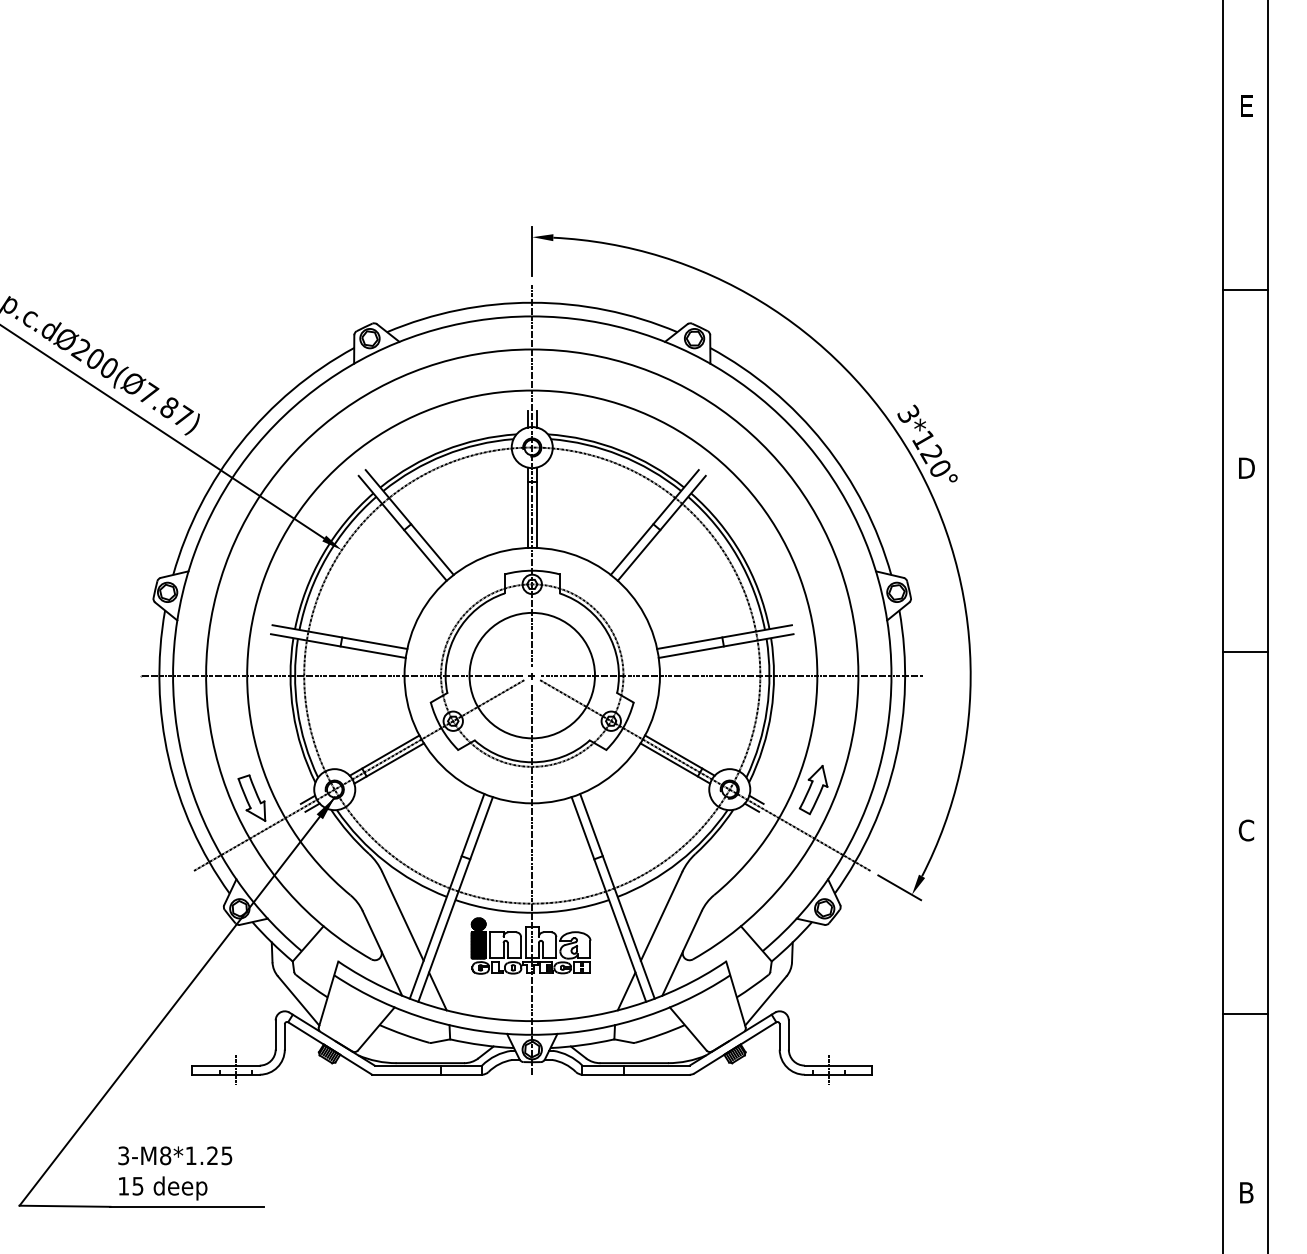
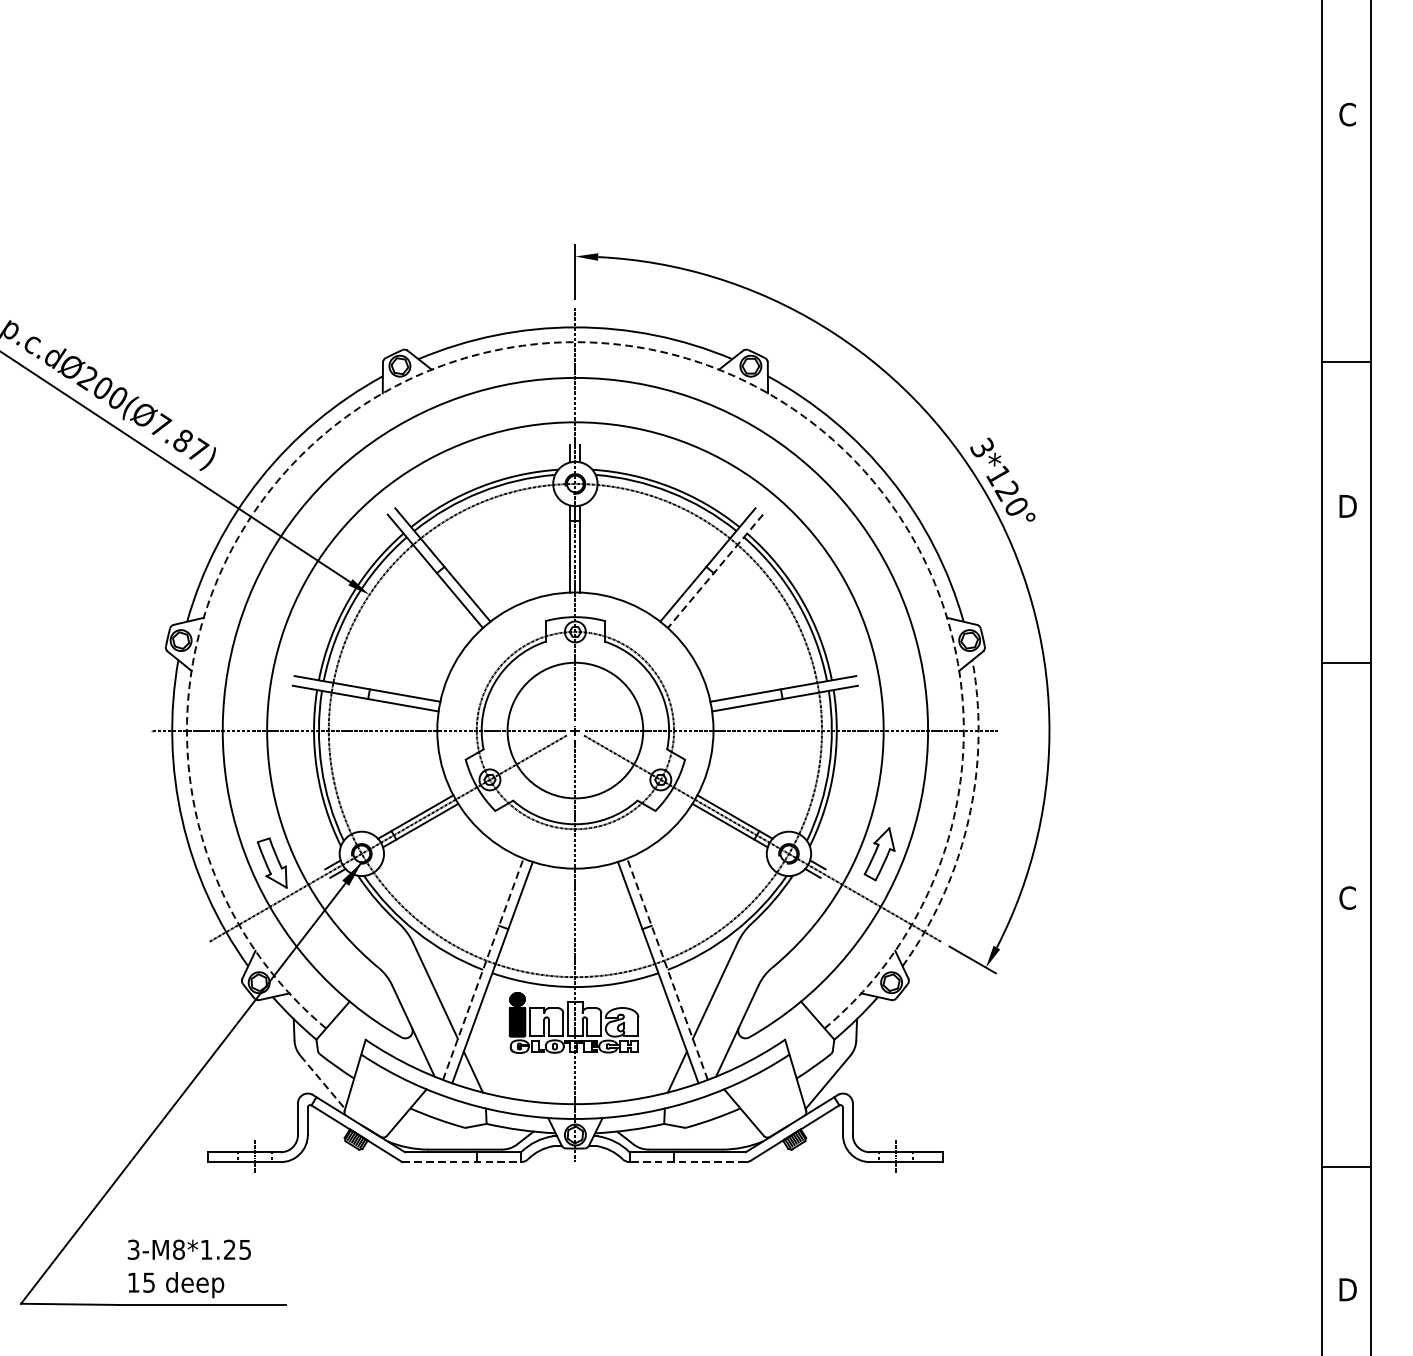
text: (1246, 105) -> (1347, 114), E -> C
line: (1244, 289) -> (1345, 361), moved
arc: (532, 316) -> (575, 342), solid -> dashed
line: (661, 528) -> (715, 571), solid -> dashed
line: (1244, 652) -> (1345, 663), moved
arc: (895, 758) -> (968, 820), solid -> dashed
line: (447, 896) -> (483, 969), solid -> dashed
line: (617, 896) -> (667, 969), solid -> dashed
line: (299, 1001) -> (323, 1082), solid -> dashed
line: (1244, 1014) -> (1345, 1167), moved
line: (427, 1074) -> (462, 1161), solid -> dashed
line: (636, 1074) -> (688, 1161), solid -> dashed
text: (1246, 1192) -> (1347, 1289), B -> D

